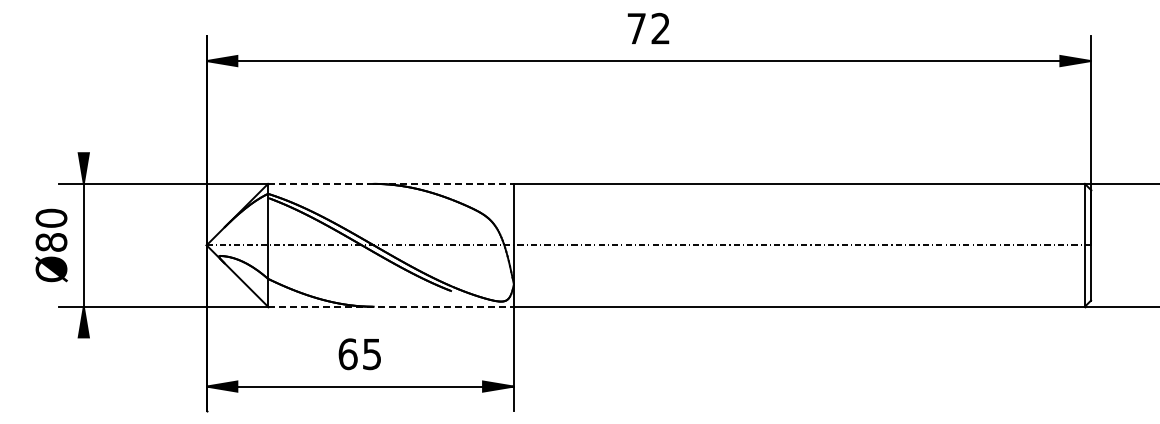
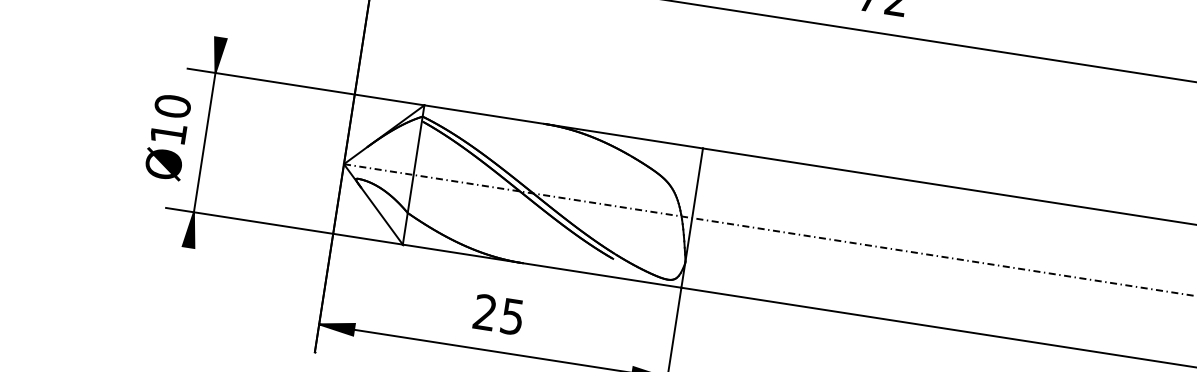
line: (390, 183) -> (563, 126), dashed -> solid
text: (51, 242) -> (168, 133), Ø80 -> Ø10
line: (390, 306) -> (541, 265), dashed -> solid
text: (347, 354) -> (484, 312), 65 -> 25

